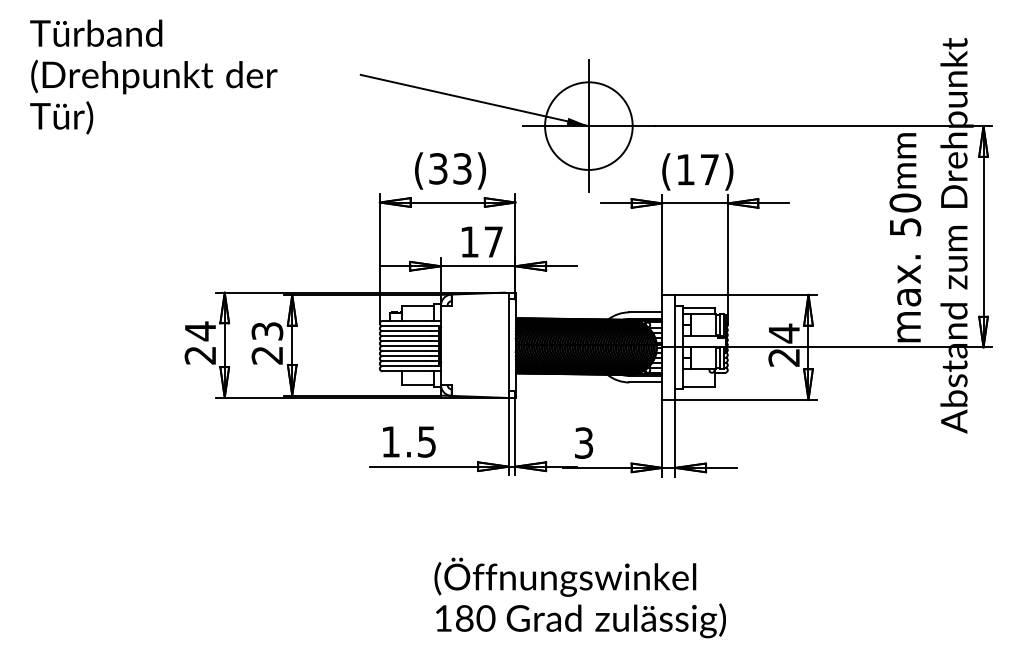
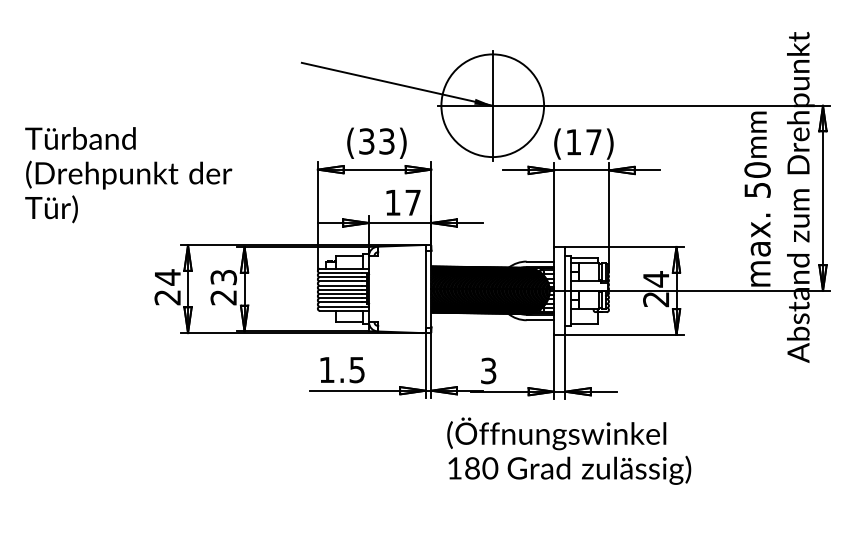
text: (153, 76) -> (128, 174), moved
circle: (588, 125) -> (492, 105), size x1.4
text: (579, 597) -> (568, 450), moved

